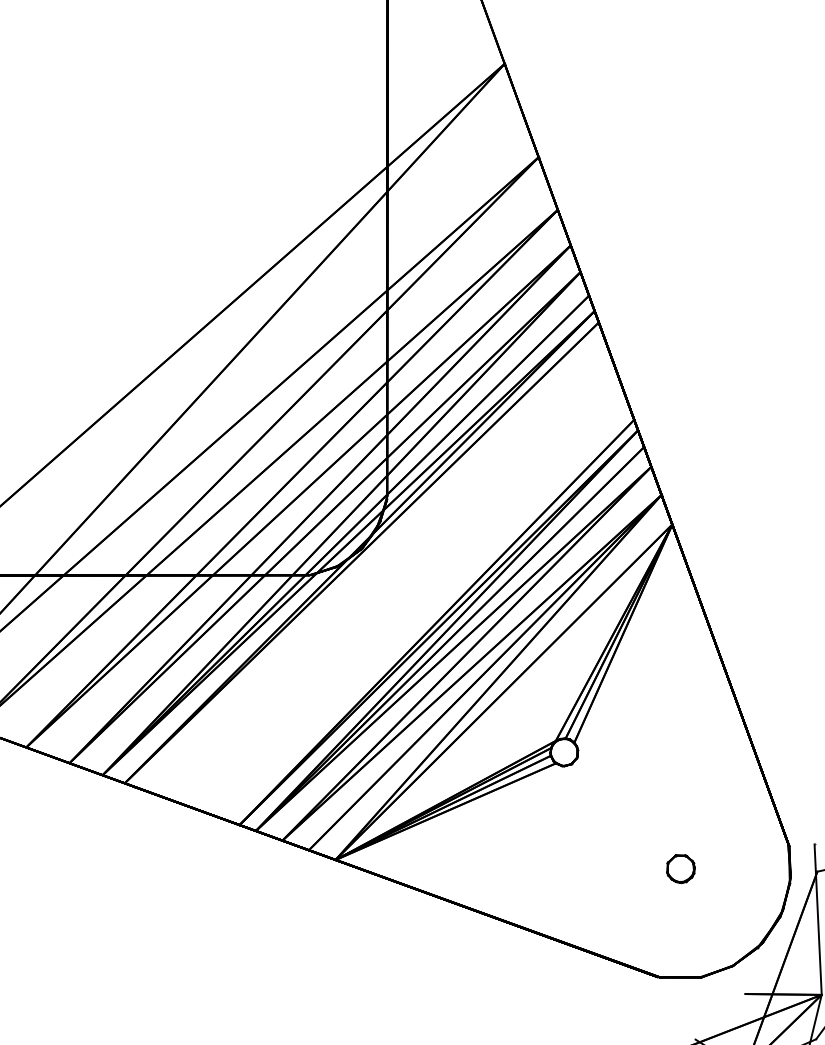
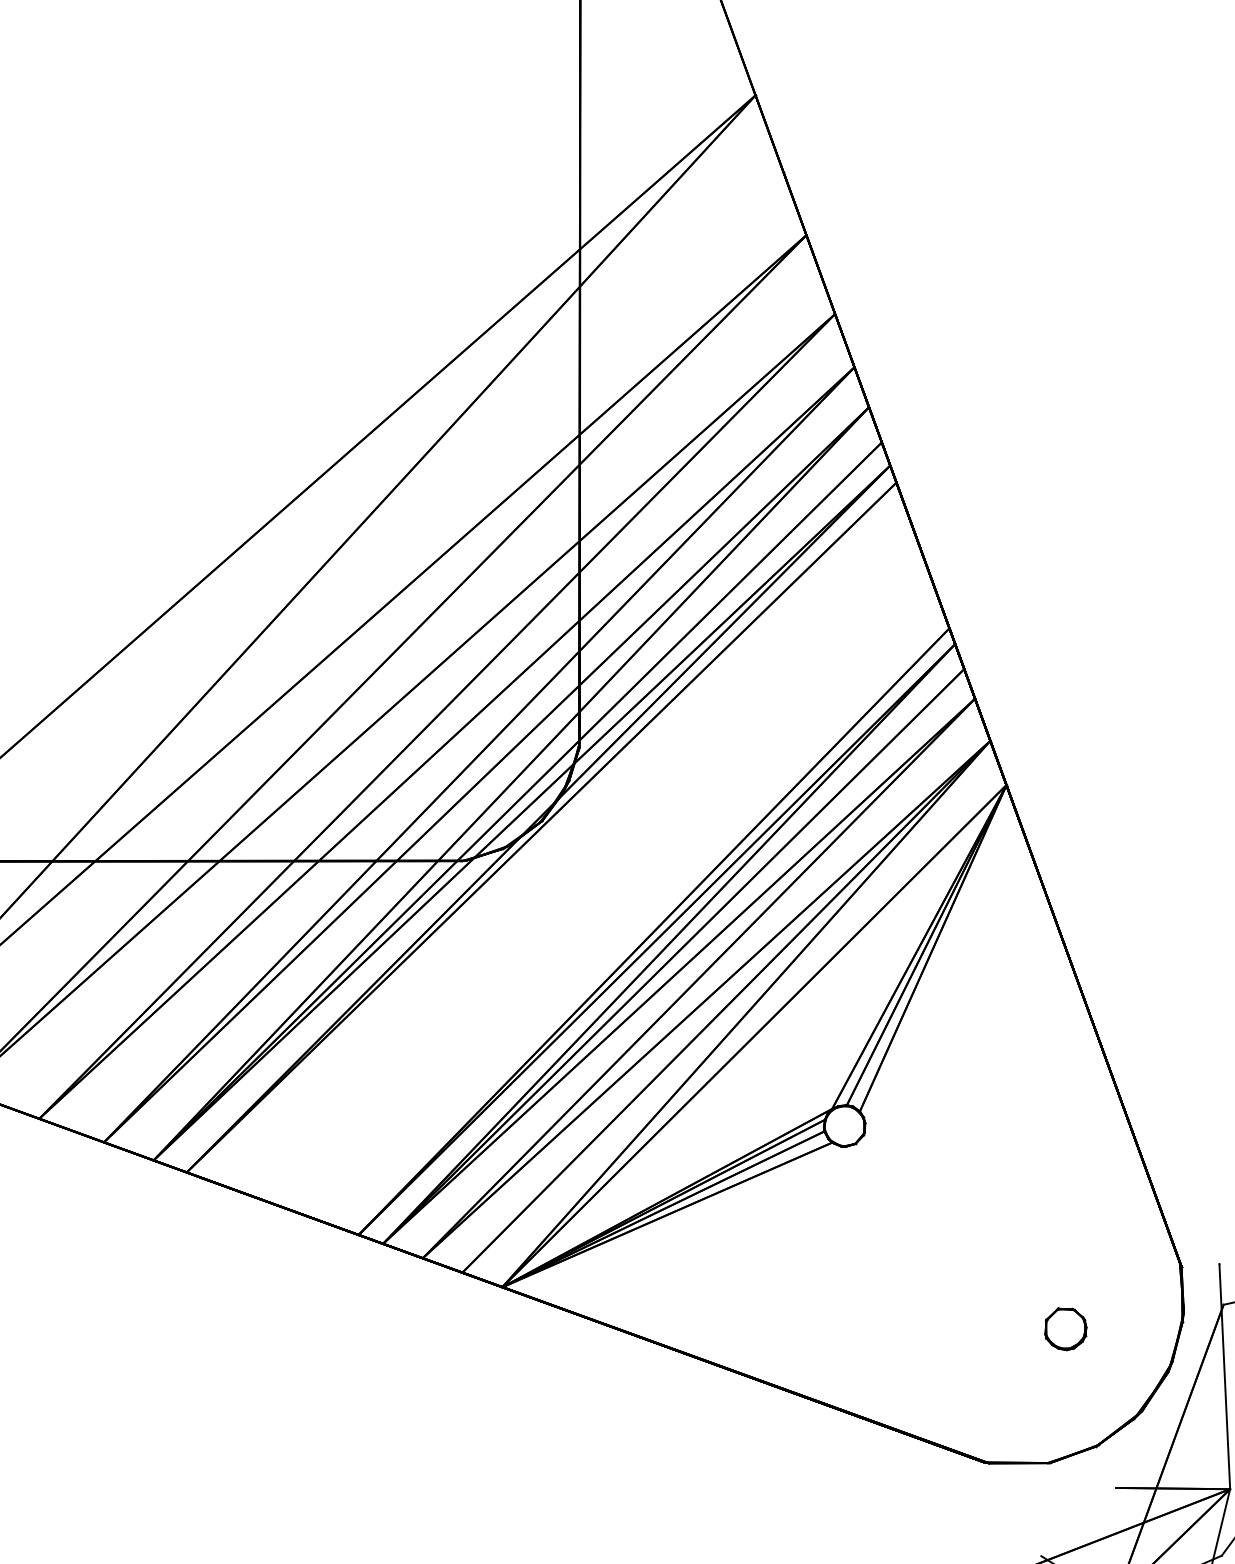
part: (680, 869) -> (1065, 1329), moved

